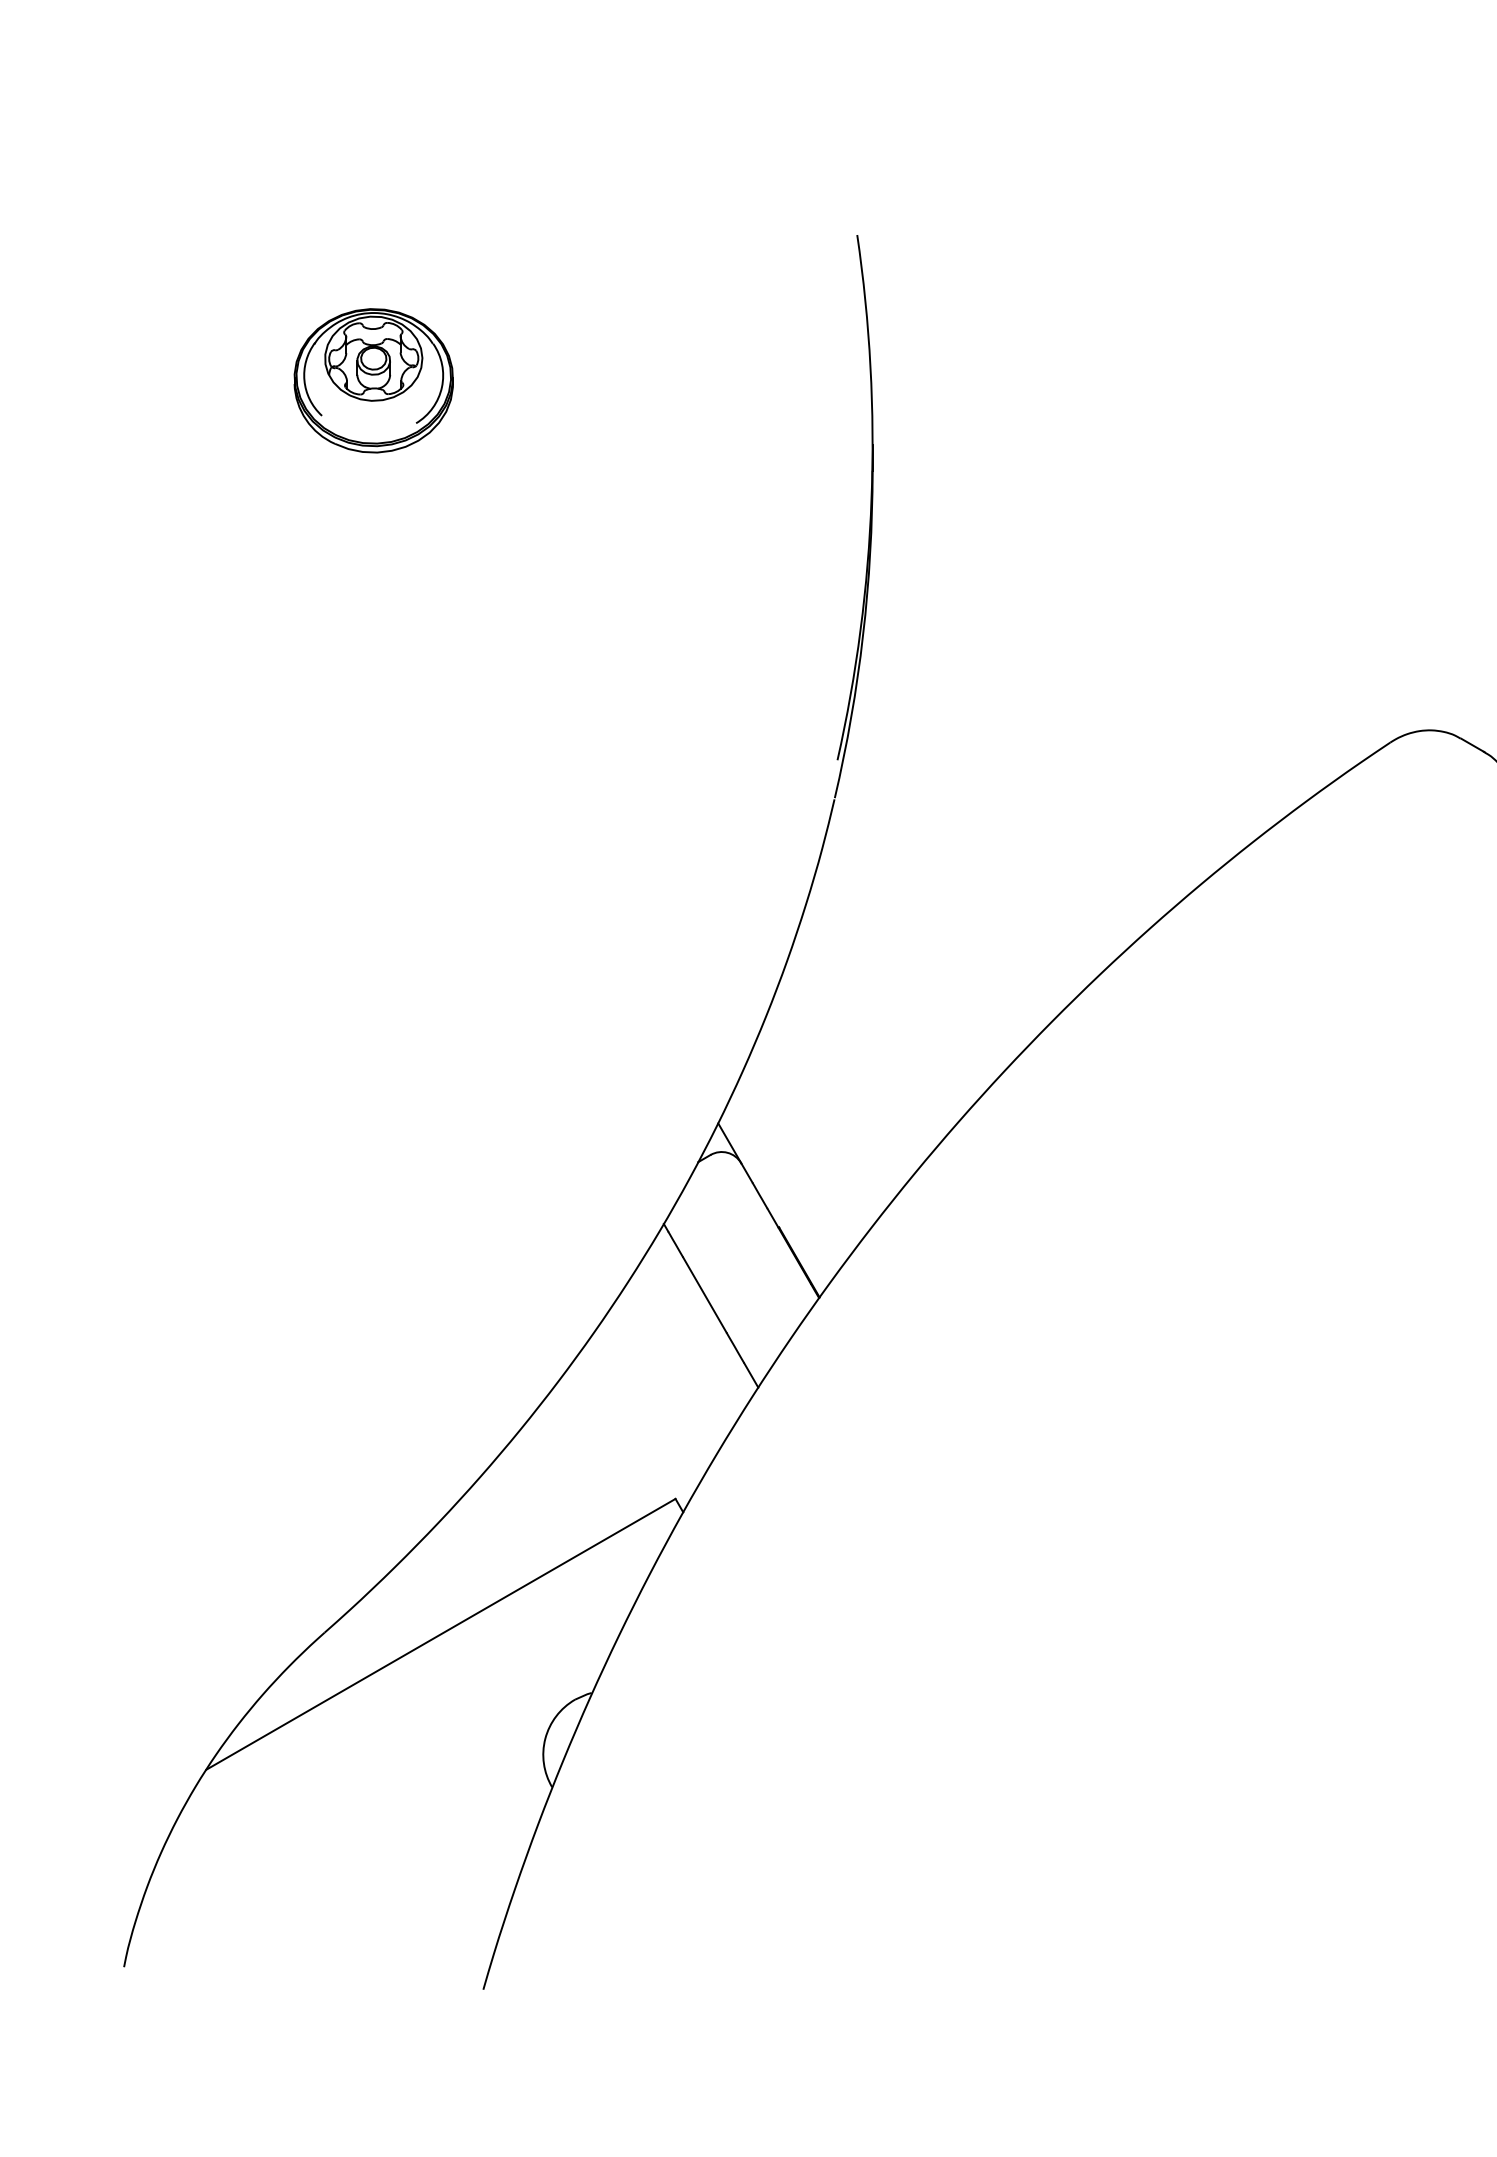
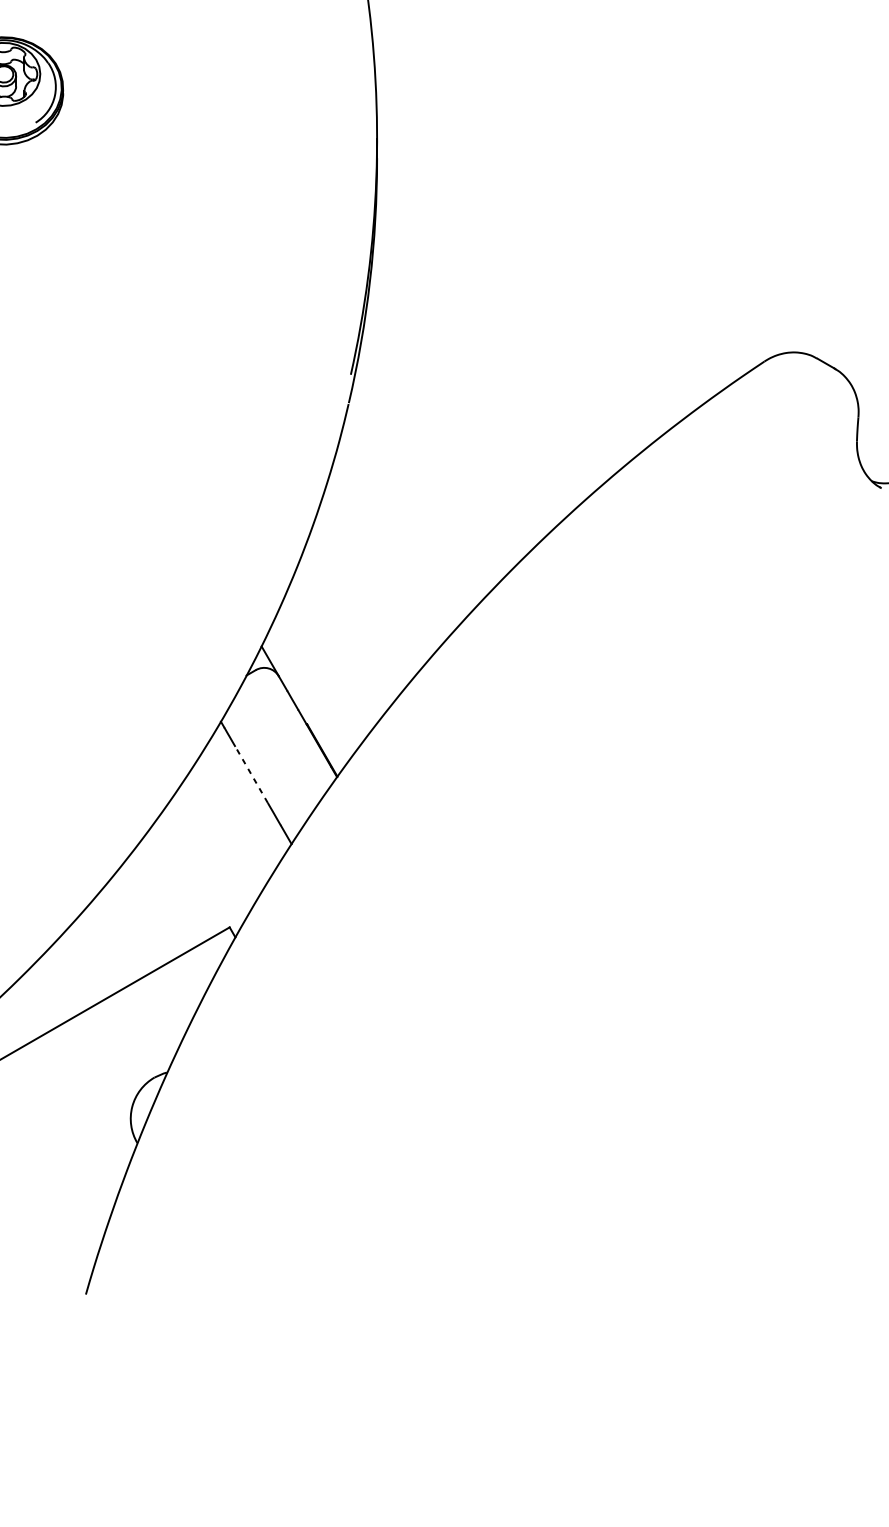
line: (704, 1294) -> (251, 774), solid -> dashed

